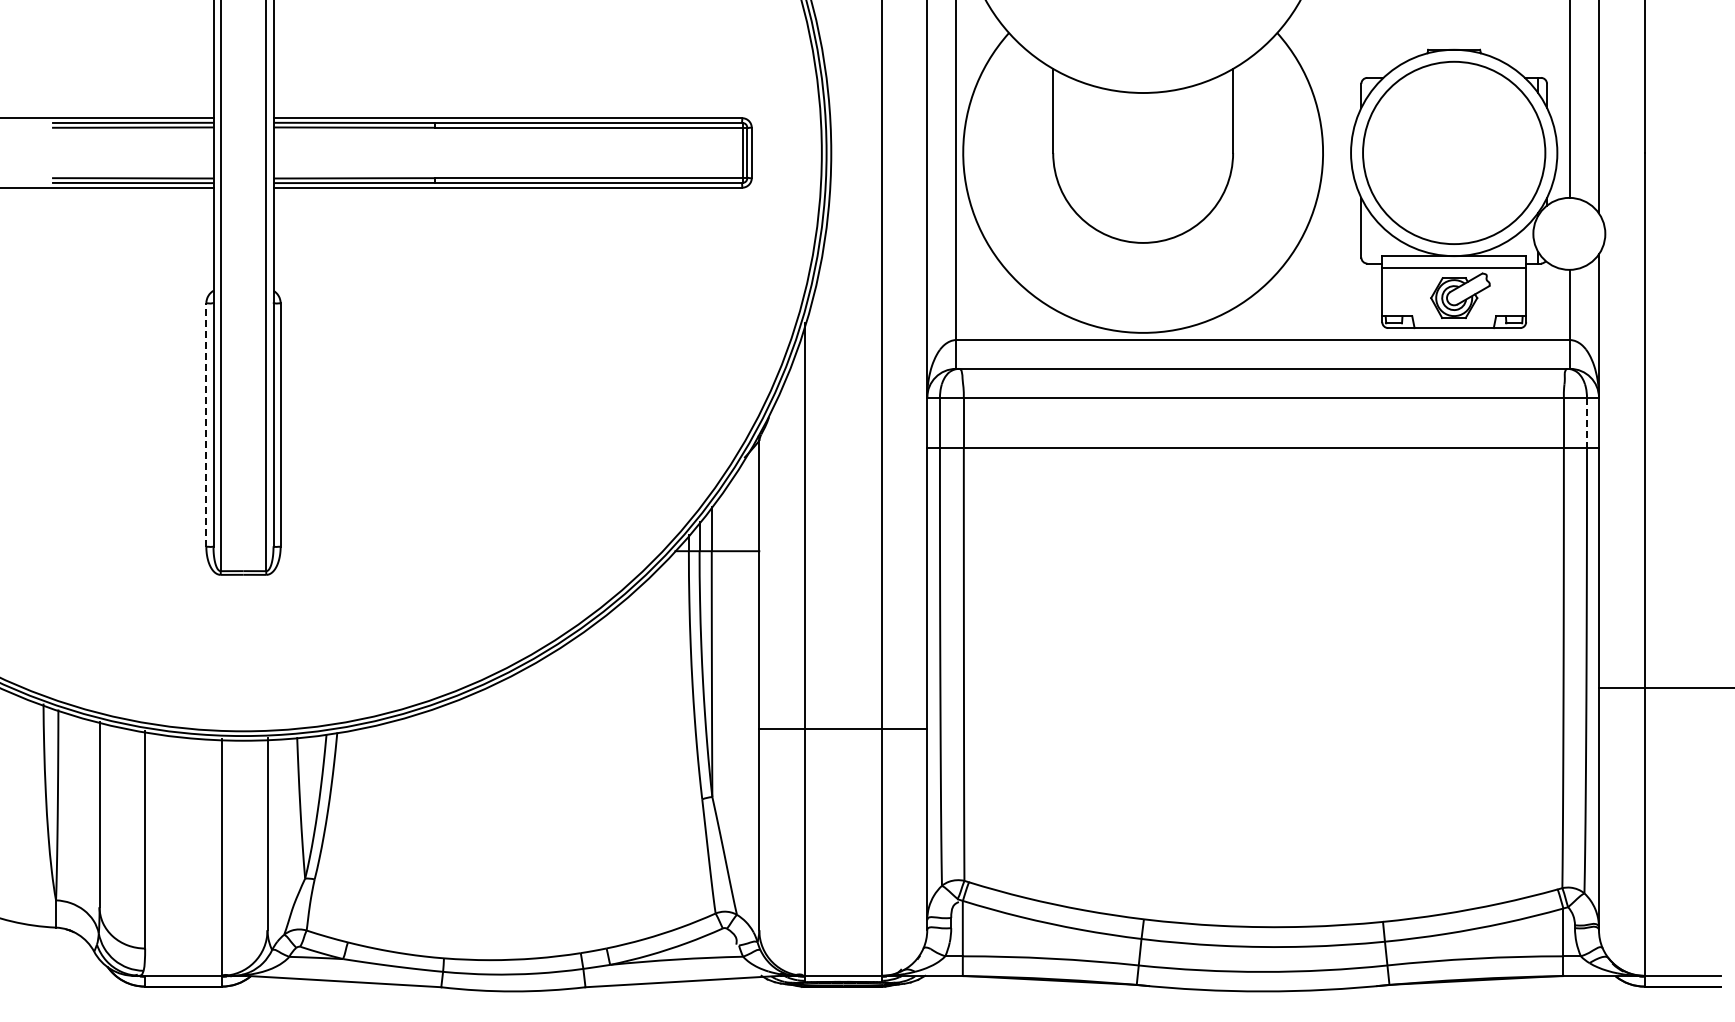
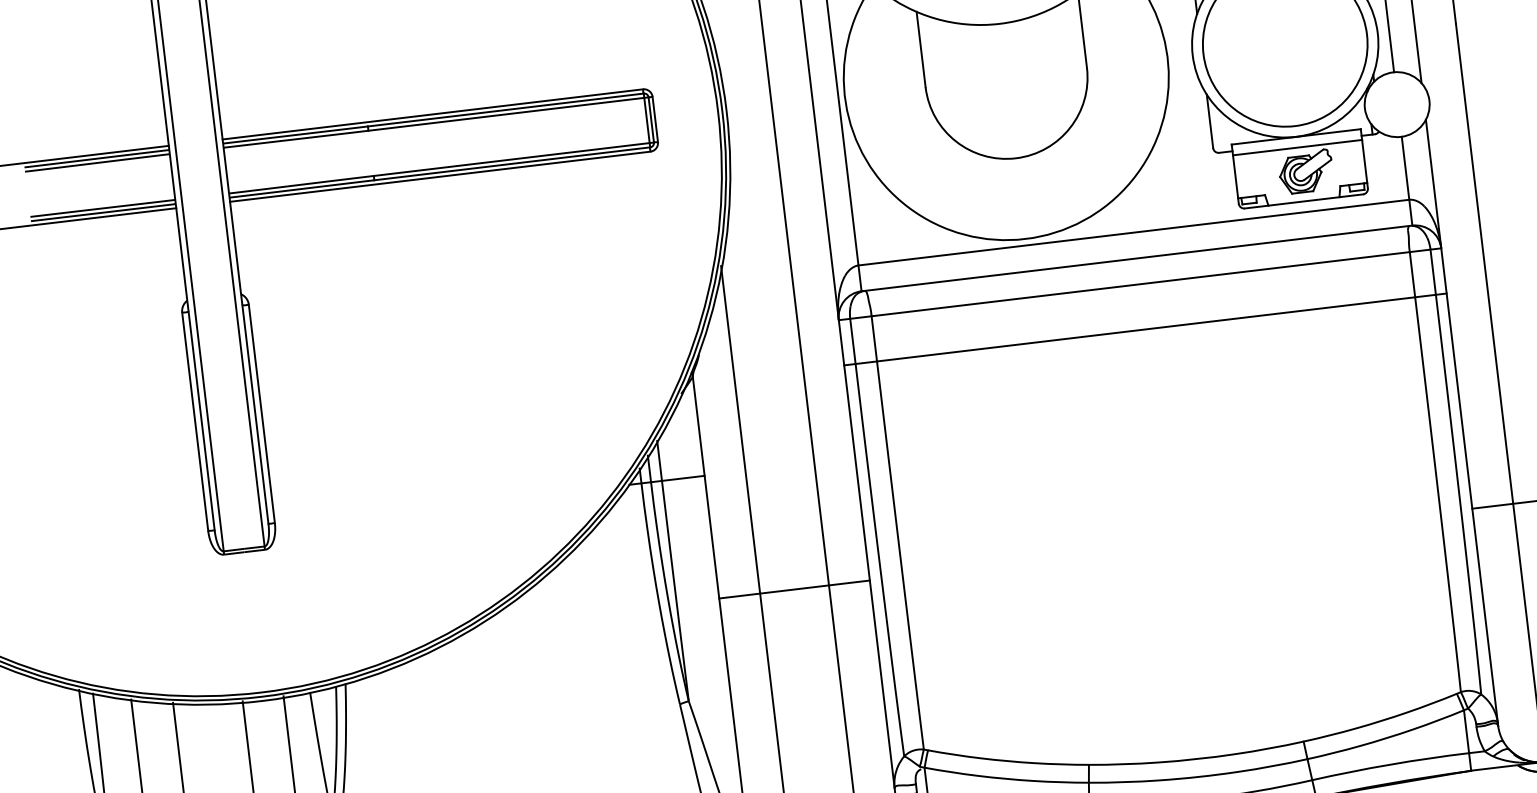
line: (1586, 423) -> (1432, 272), dashed -> solid
line: (206, 425) -> (195, 422), dashed -> solid
line: (843, 728) -> (794, 589), moved

